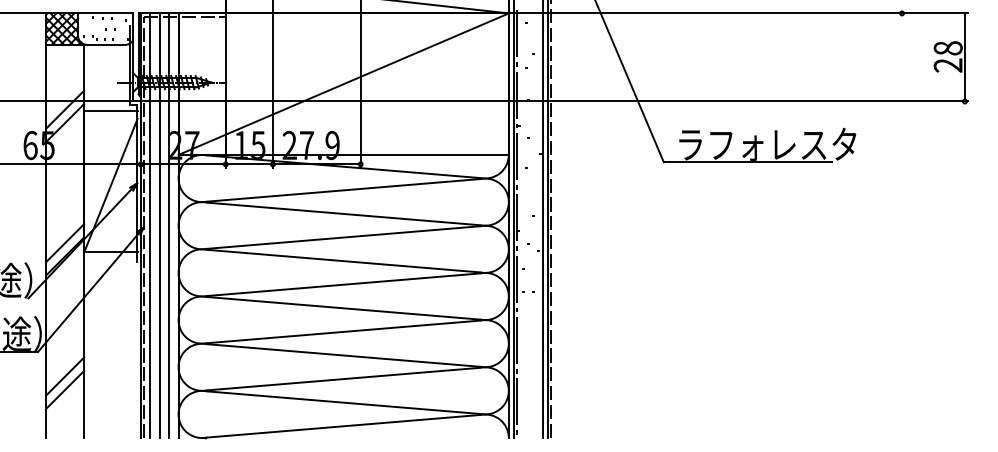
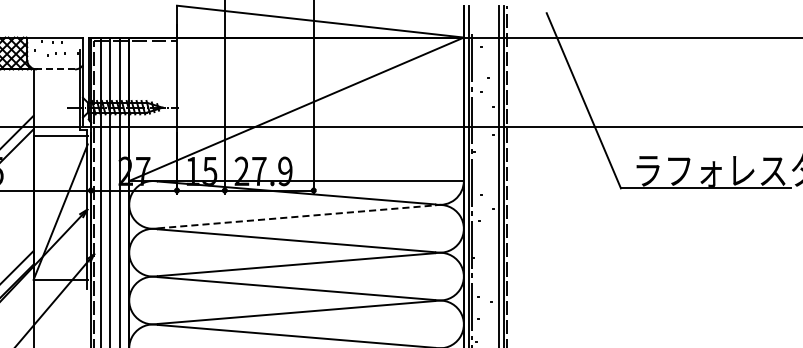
line: (106, 44) -> (56, 69), solid -> dashed
line: (344, 190) -> (297, 217), solid -> dashed

